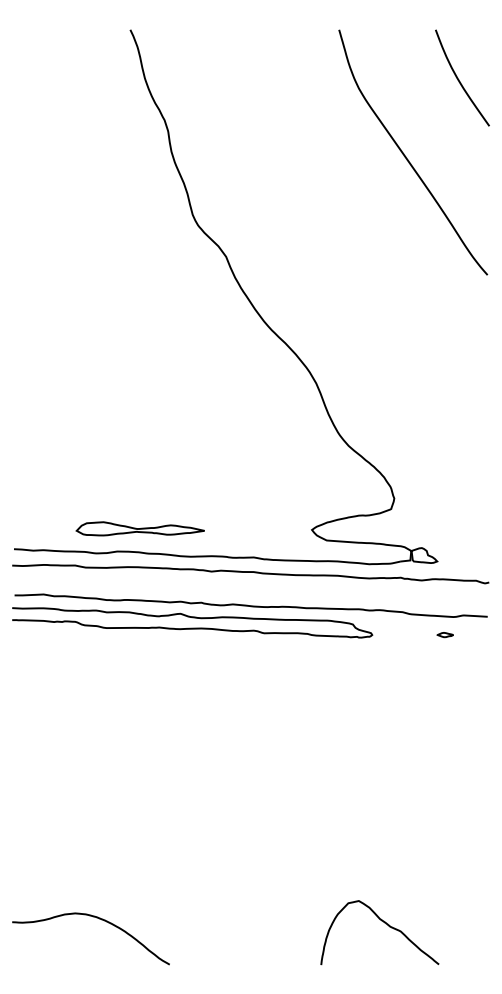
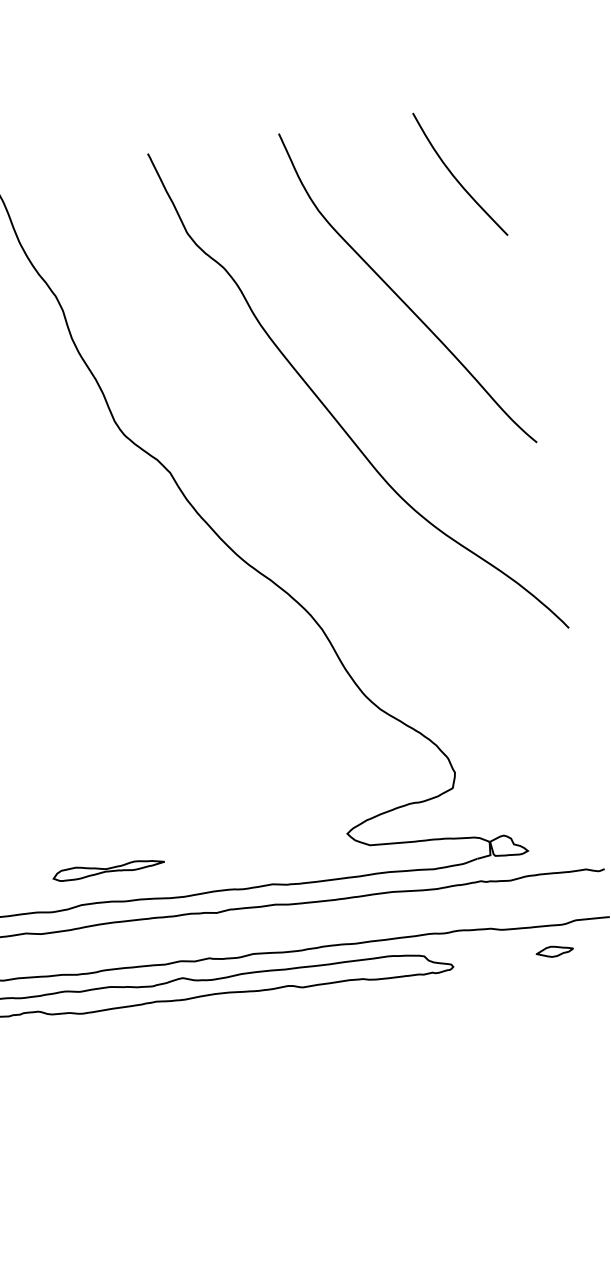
curve: (346, 231) -> (331, 412), added
part: (139, 528) -> (107, 868), size x0.62
part: (445, 634) -> (554, 950), size x1.67

